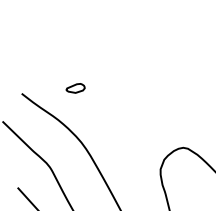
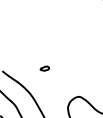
part: (74, 88) -> (44, 68), moved

